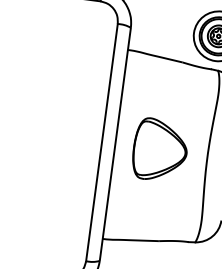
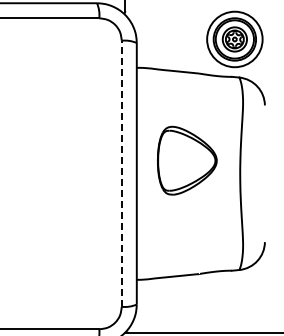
line: (101, 142) -> (121, 173), solid -> dashed
part: (160, 150) -> (187, 160), moved

